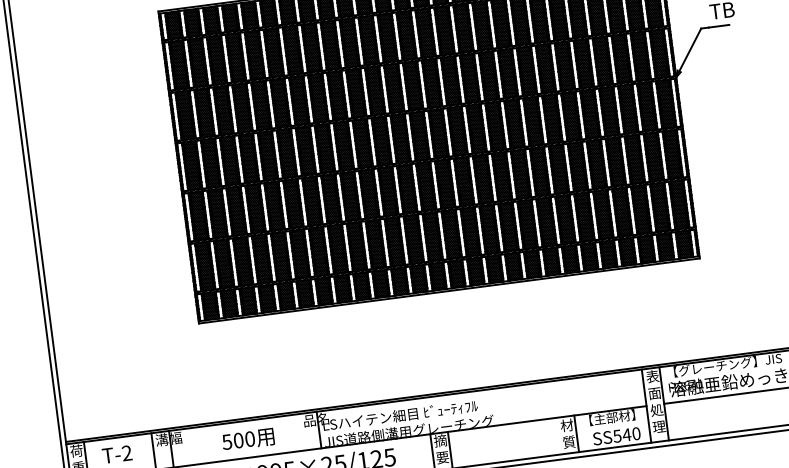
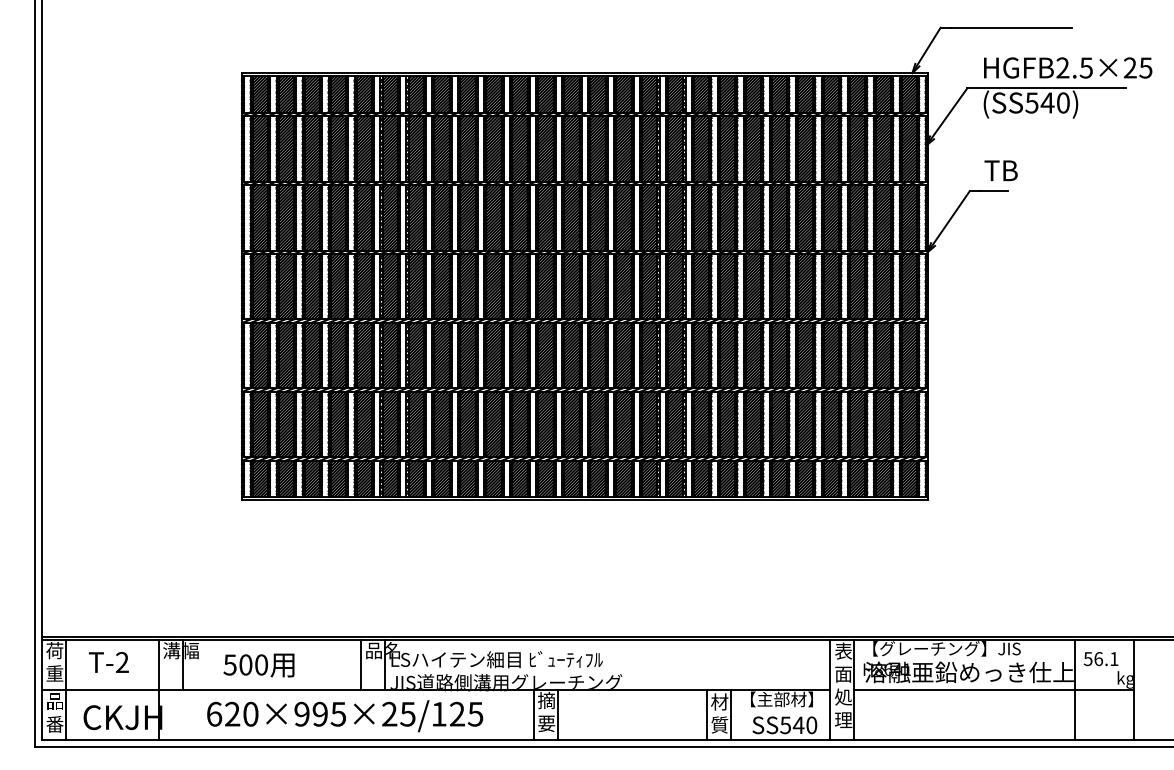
line: (301, 432) -> (360, 664), added
line: (559, 435) -> (707, 714), added
text: (247, 439) -> (258, 665), moved

